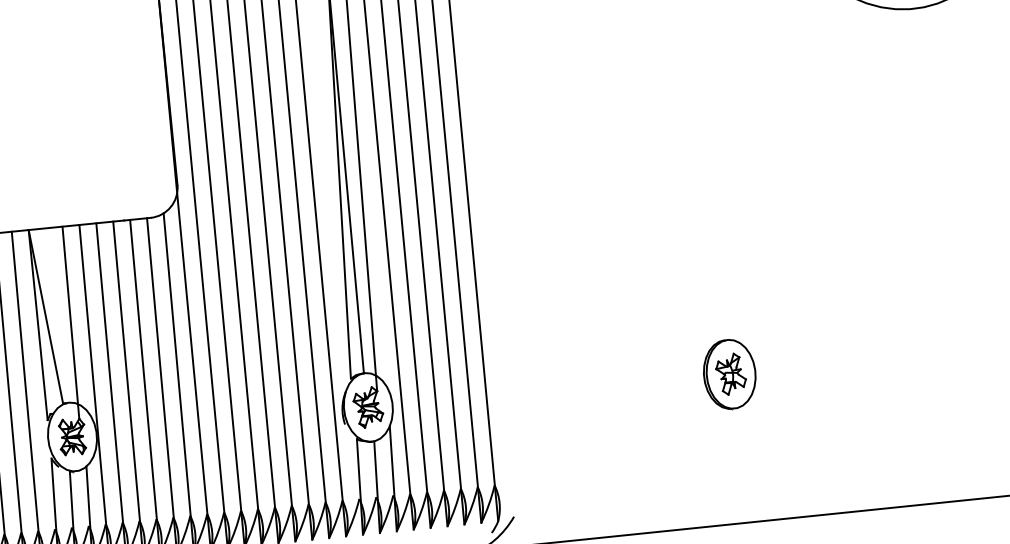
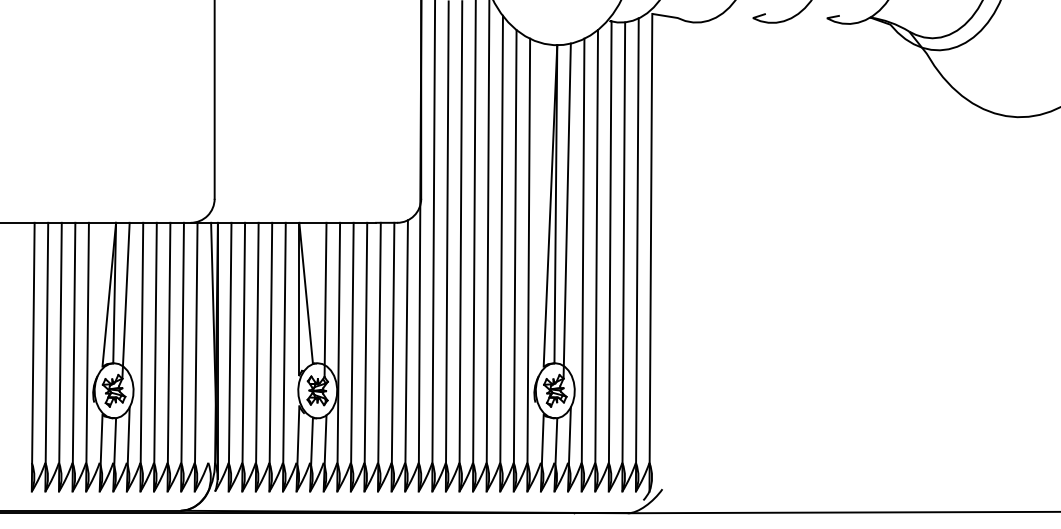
part: (728, 374) -> (844, 393), removed

